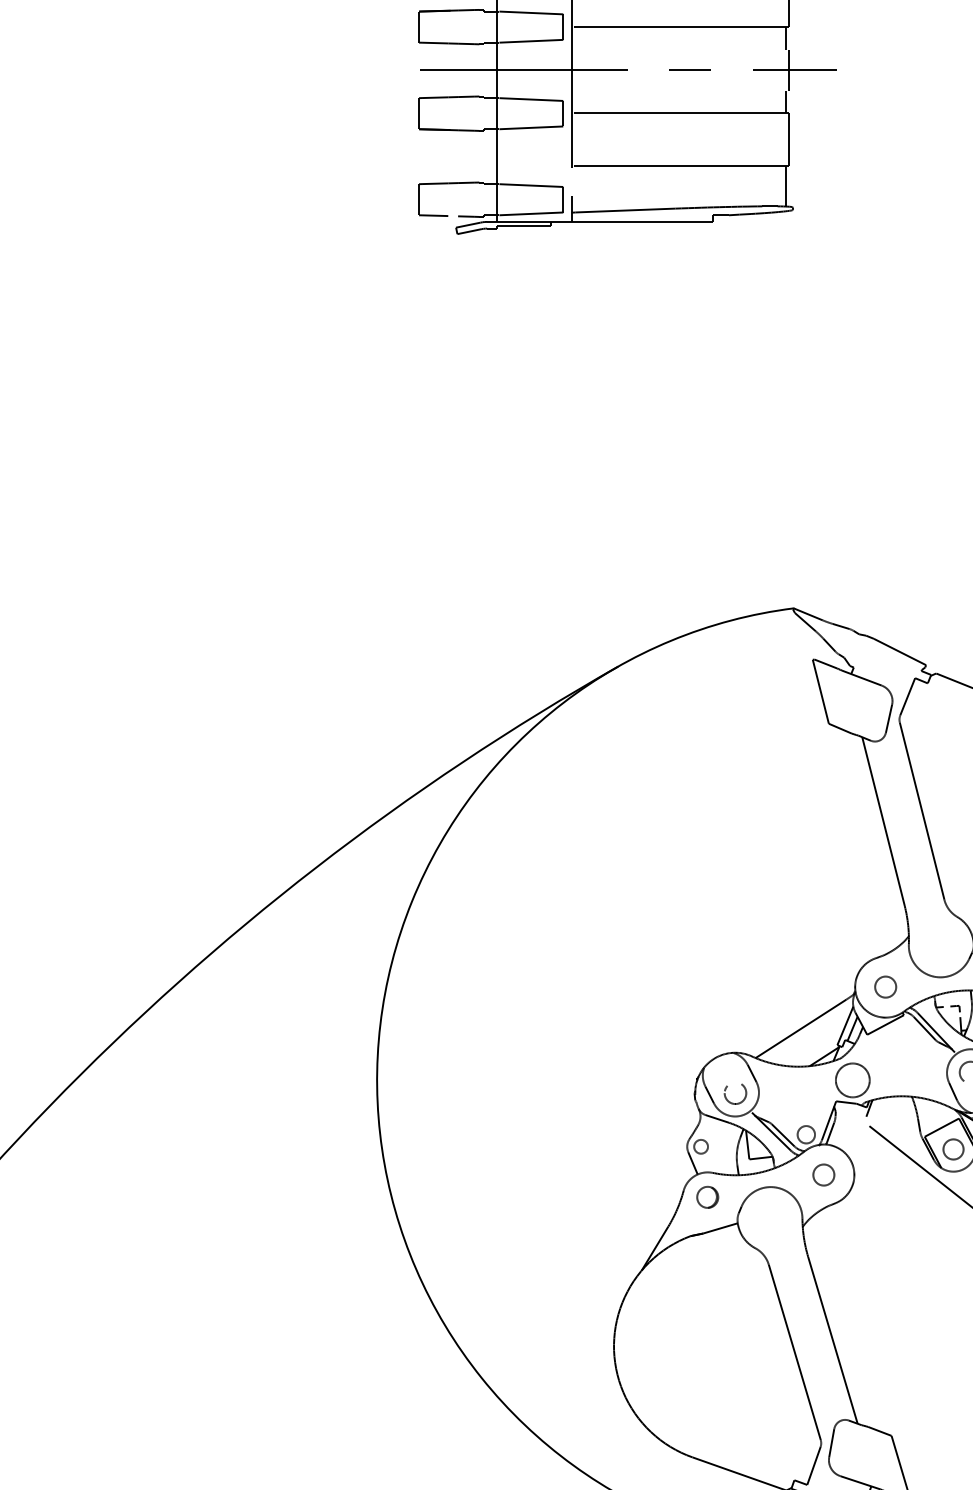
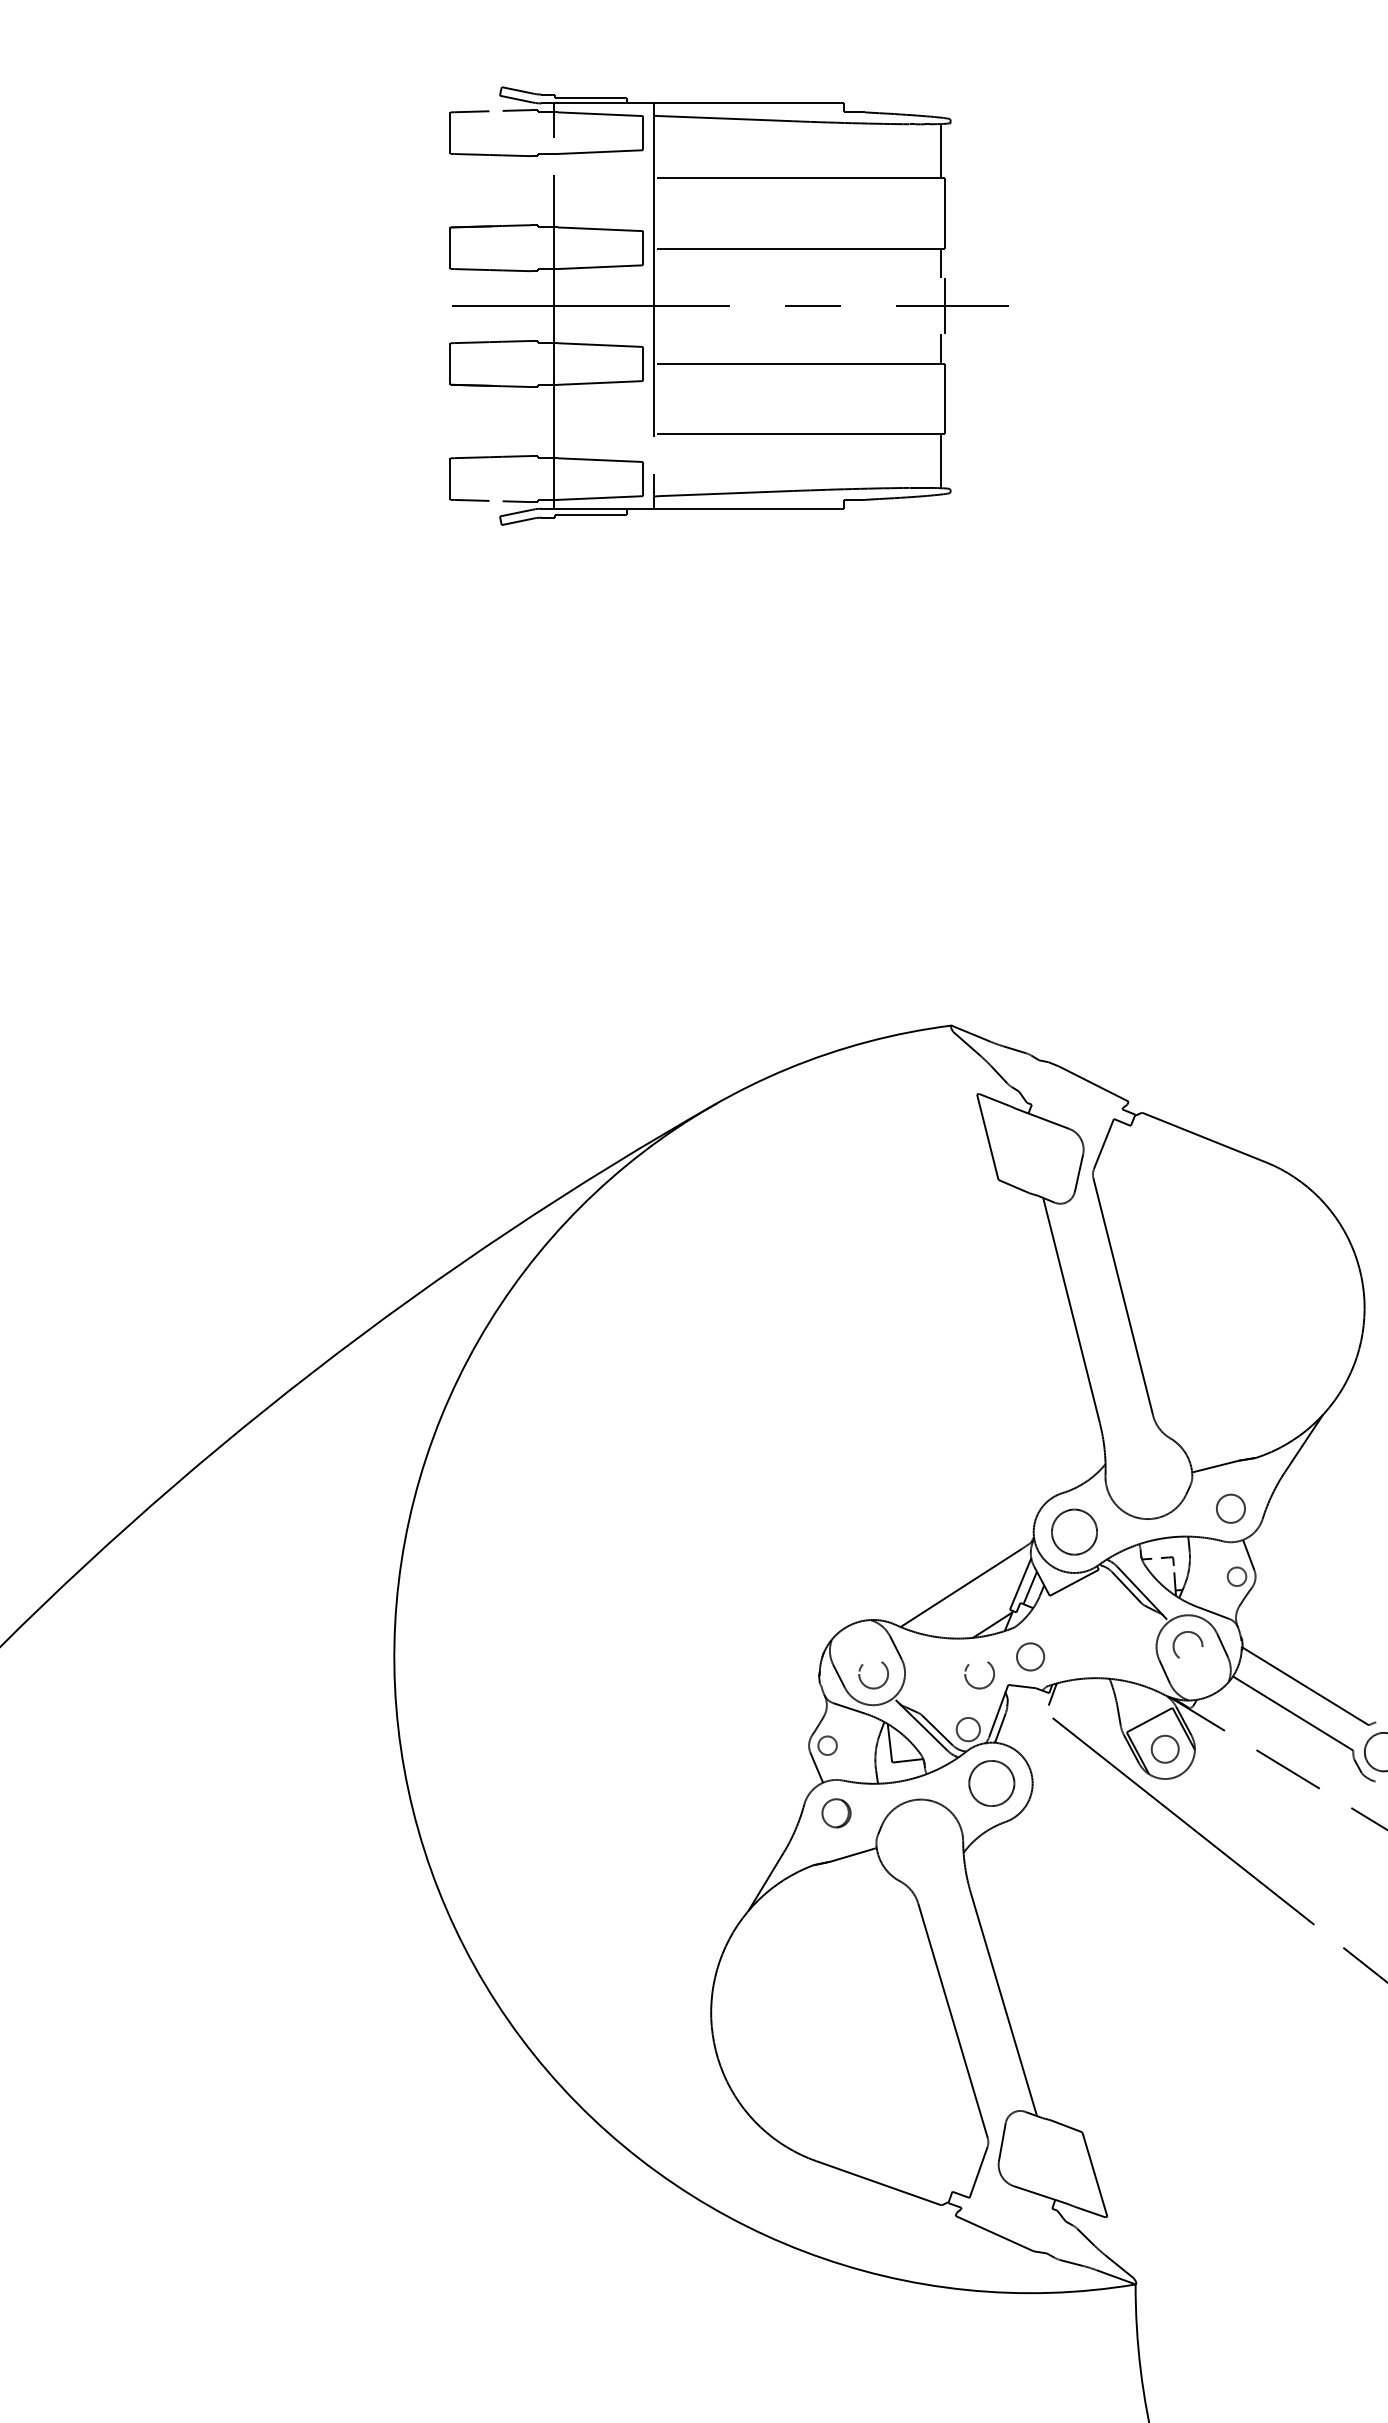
circle: (885, 987) -> (1074, 1532), size x1.6
circle: (852, 1080) -> (1030, 1656), size x0.6
part: (814, 1103) -> (979, 1687), added
circle: (823, 1175) -> (991, 1783), size x1.6

